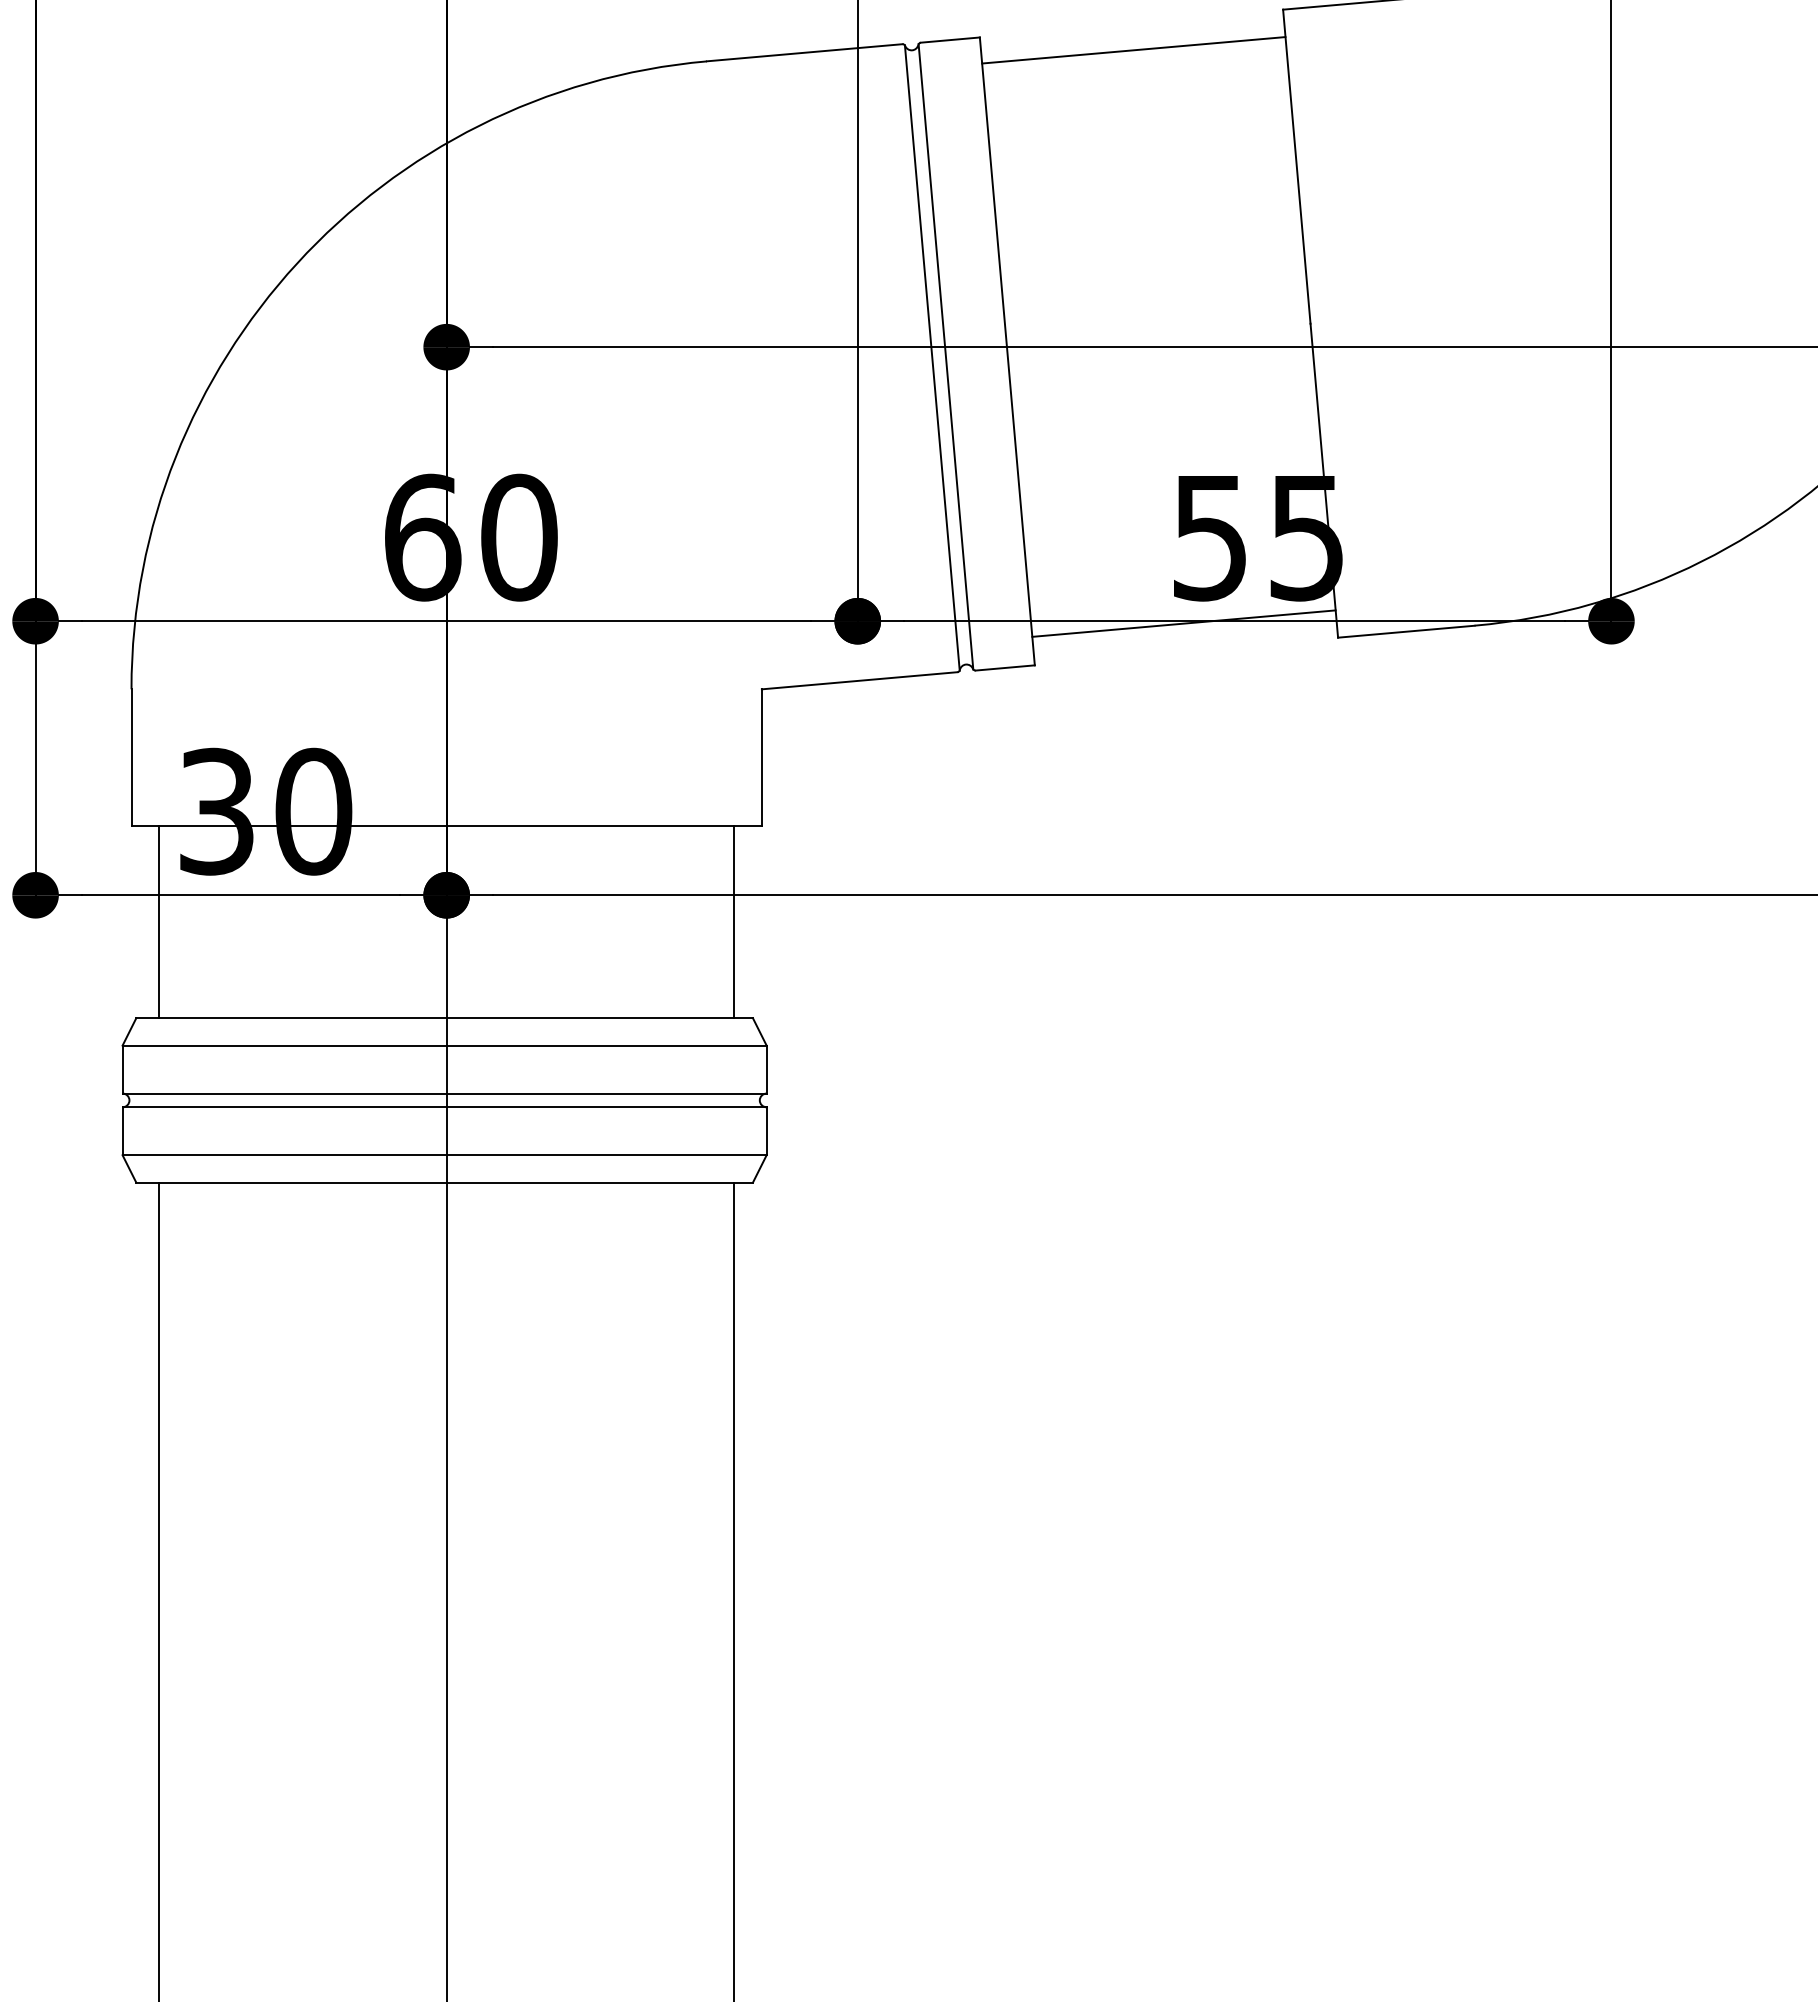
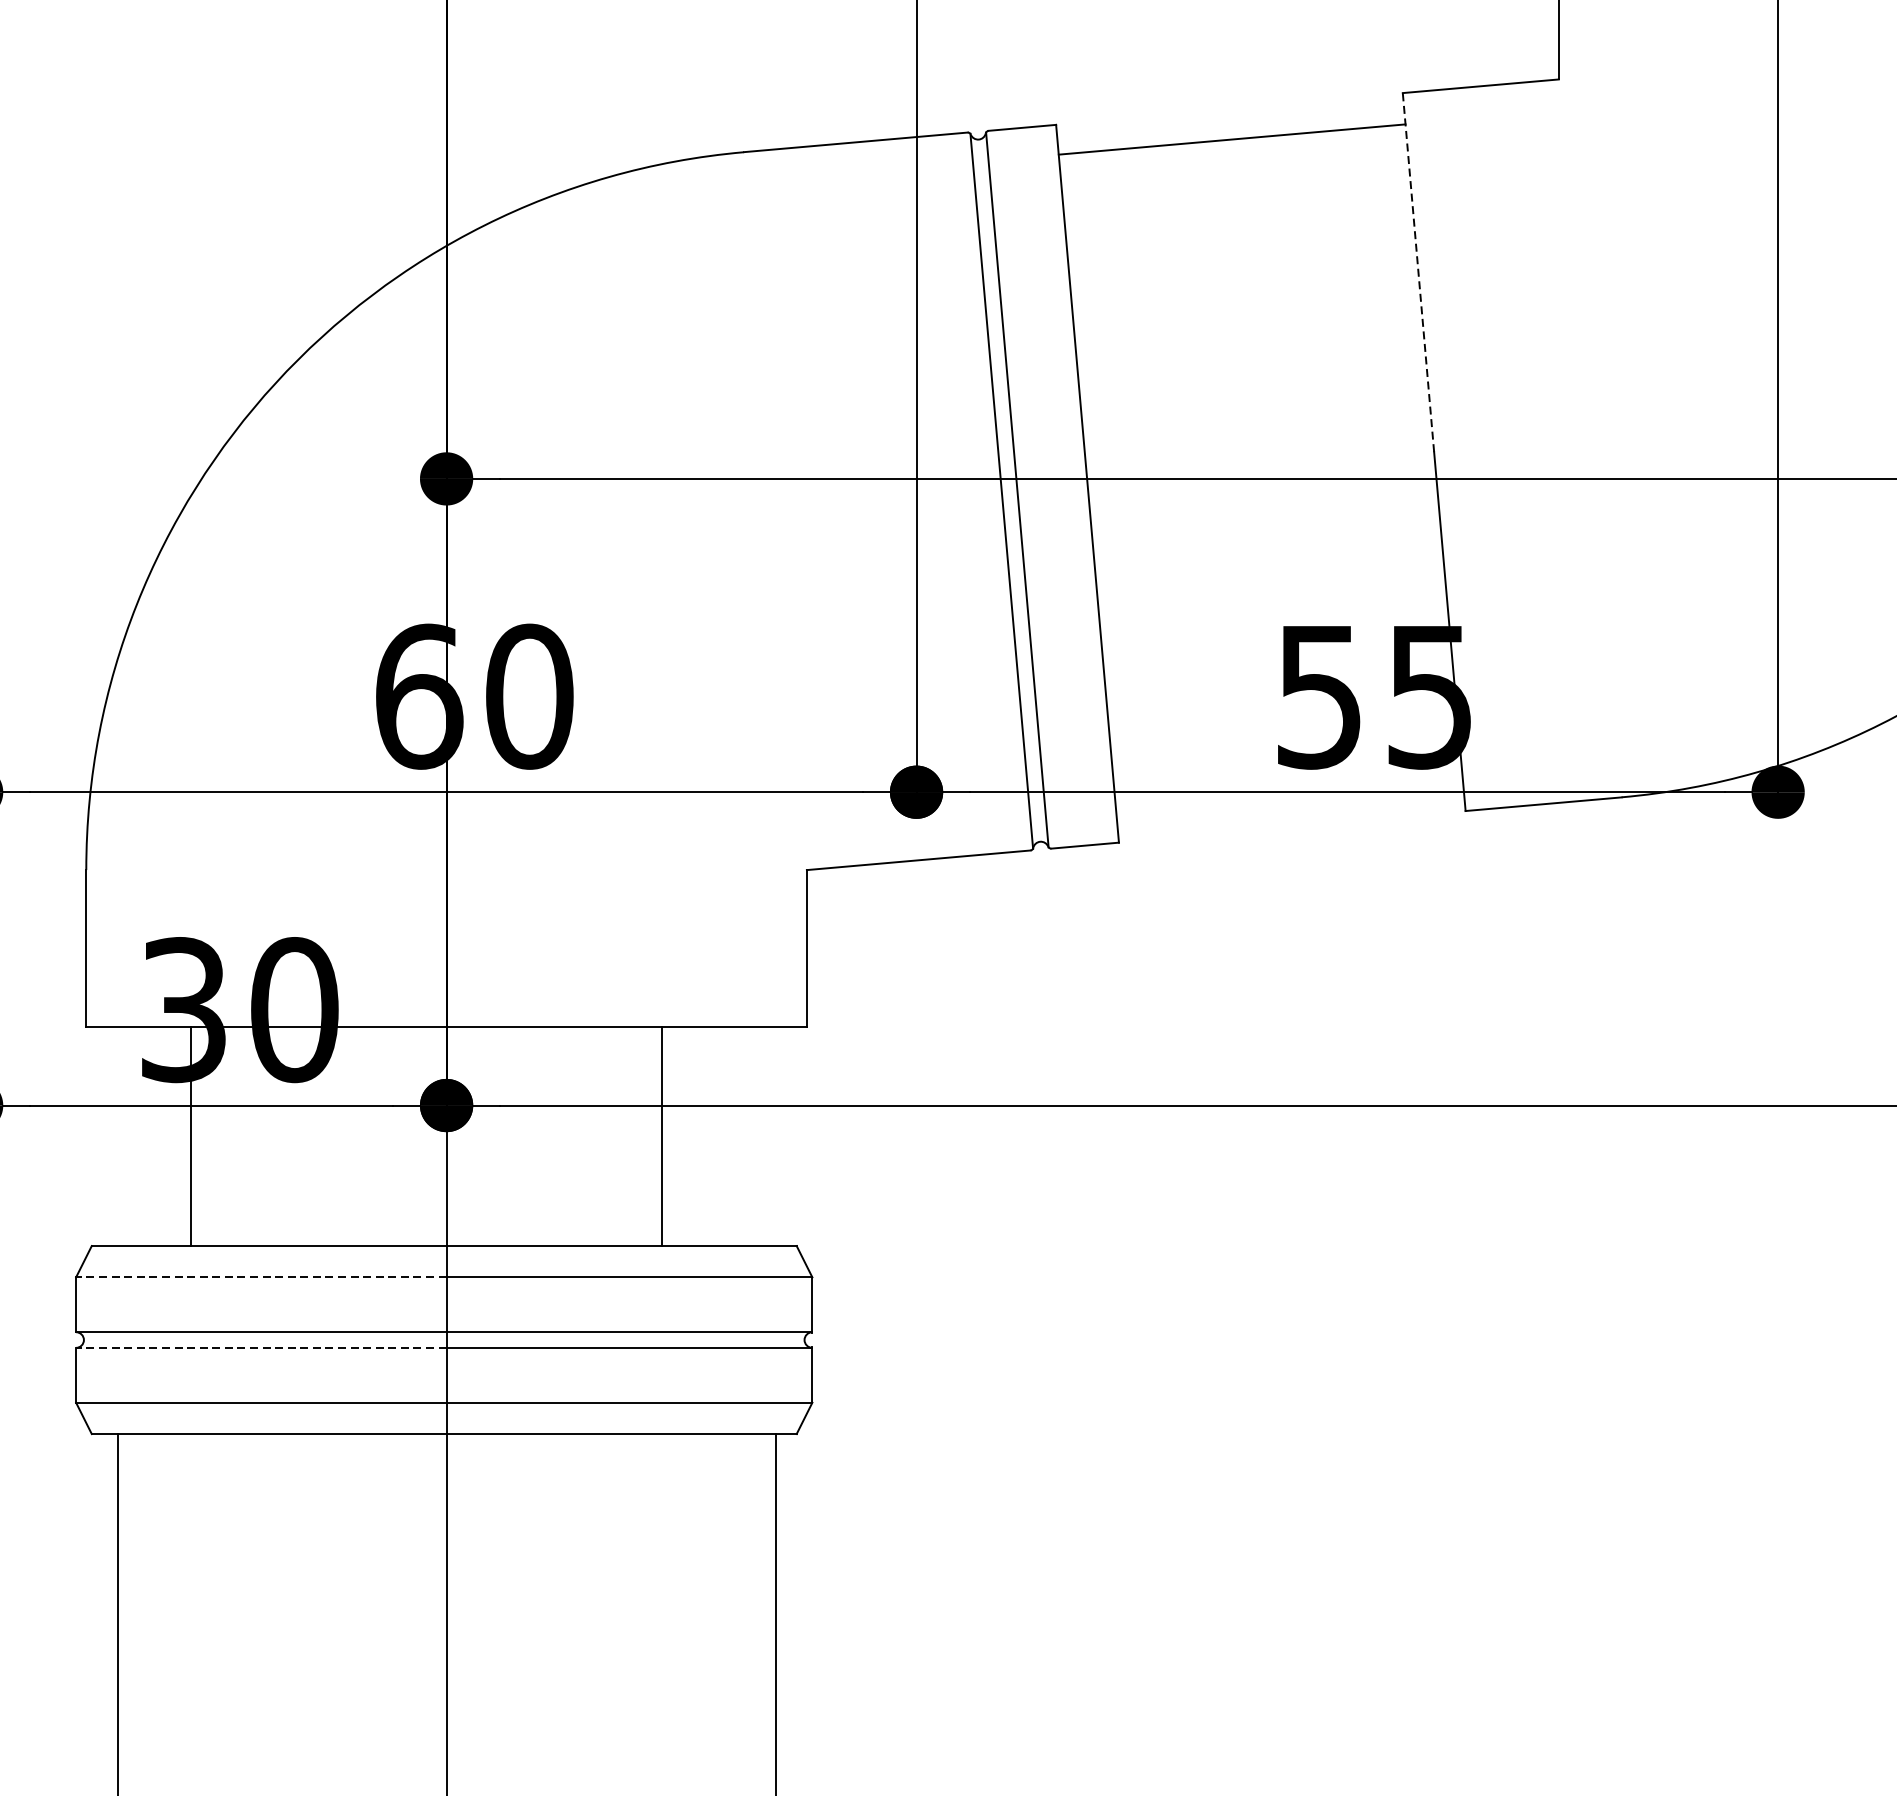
line: (1296, 166) -> (1418, 272), solid -> dashed
line: (1183, 623) -> (1288, 794), removed
line: (158, 922) -> (190, 1136), moved
line: (734, 922) -> (662, 1136), moved
line: (284, 1045) -> (261, 1277), solid -> dashed
line: (284, 1107) -> (261, 1348), solid -> dashed

